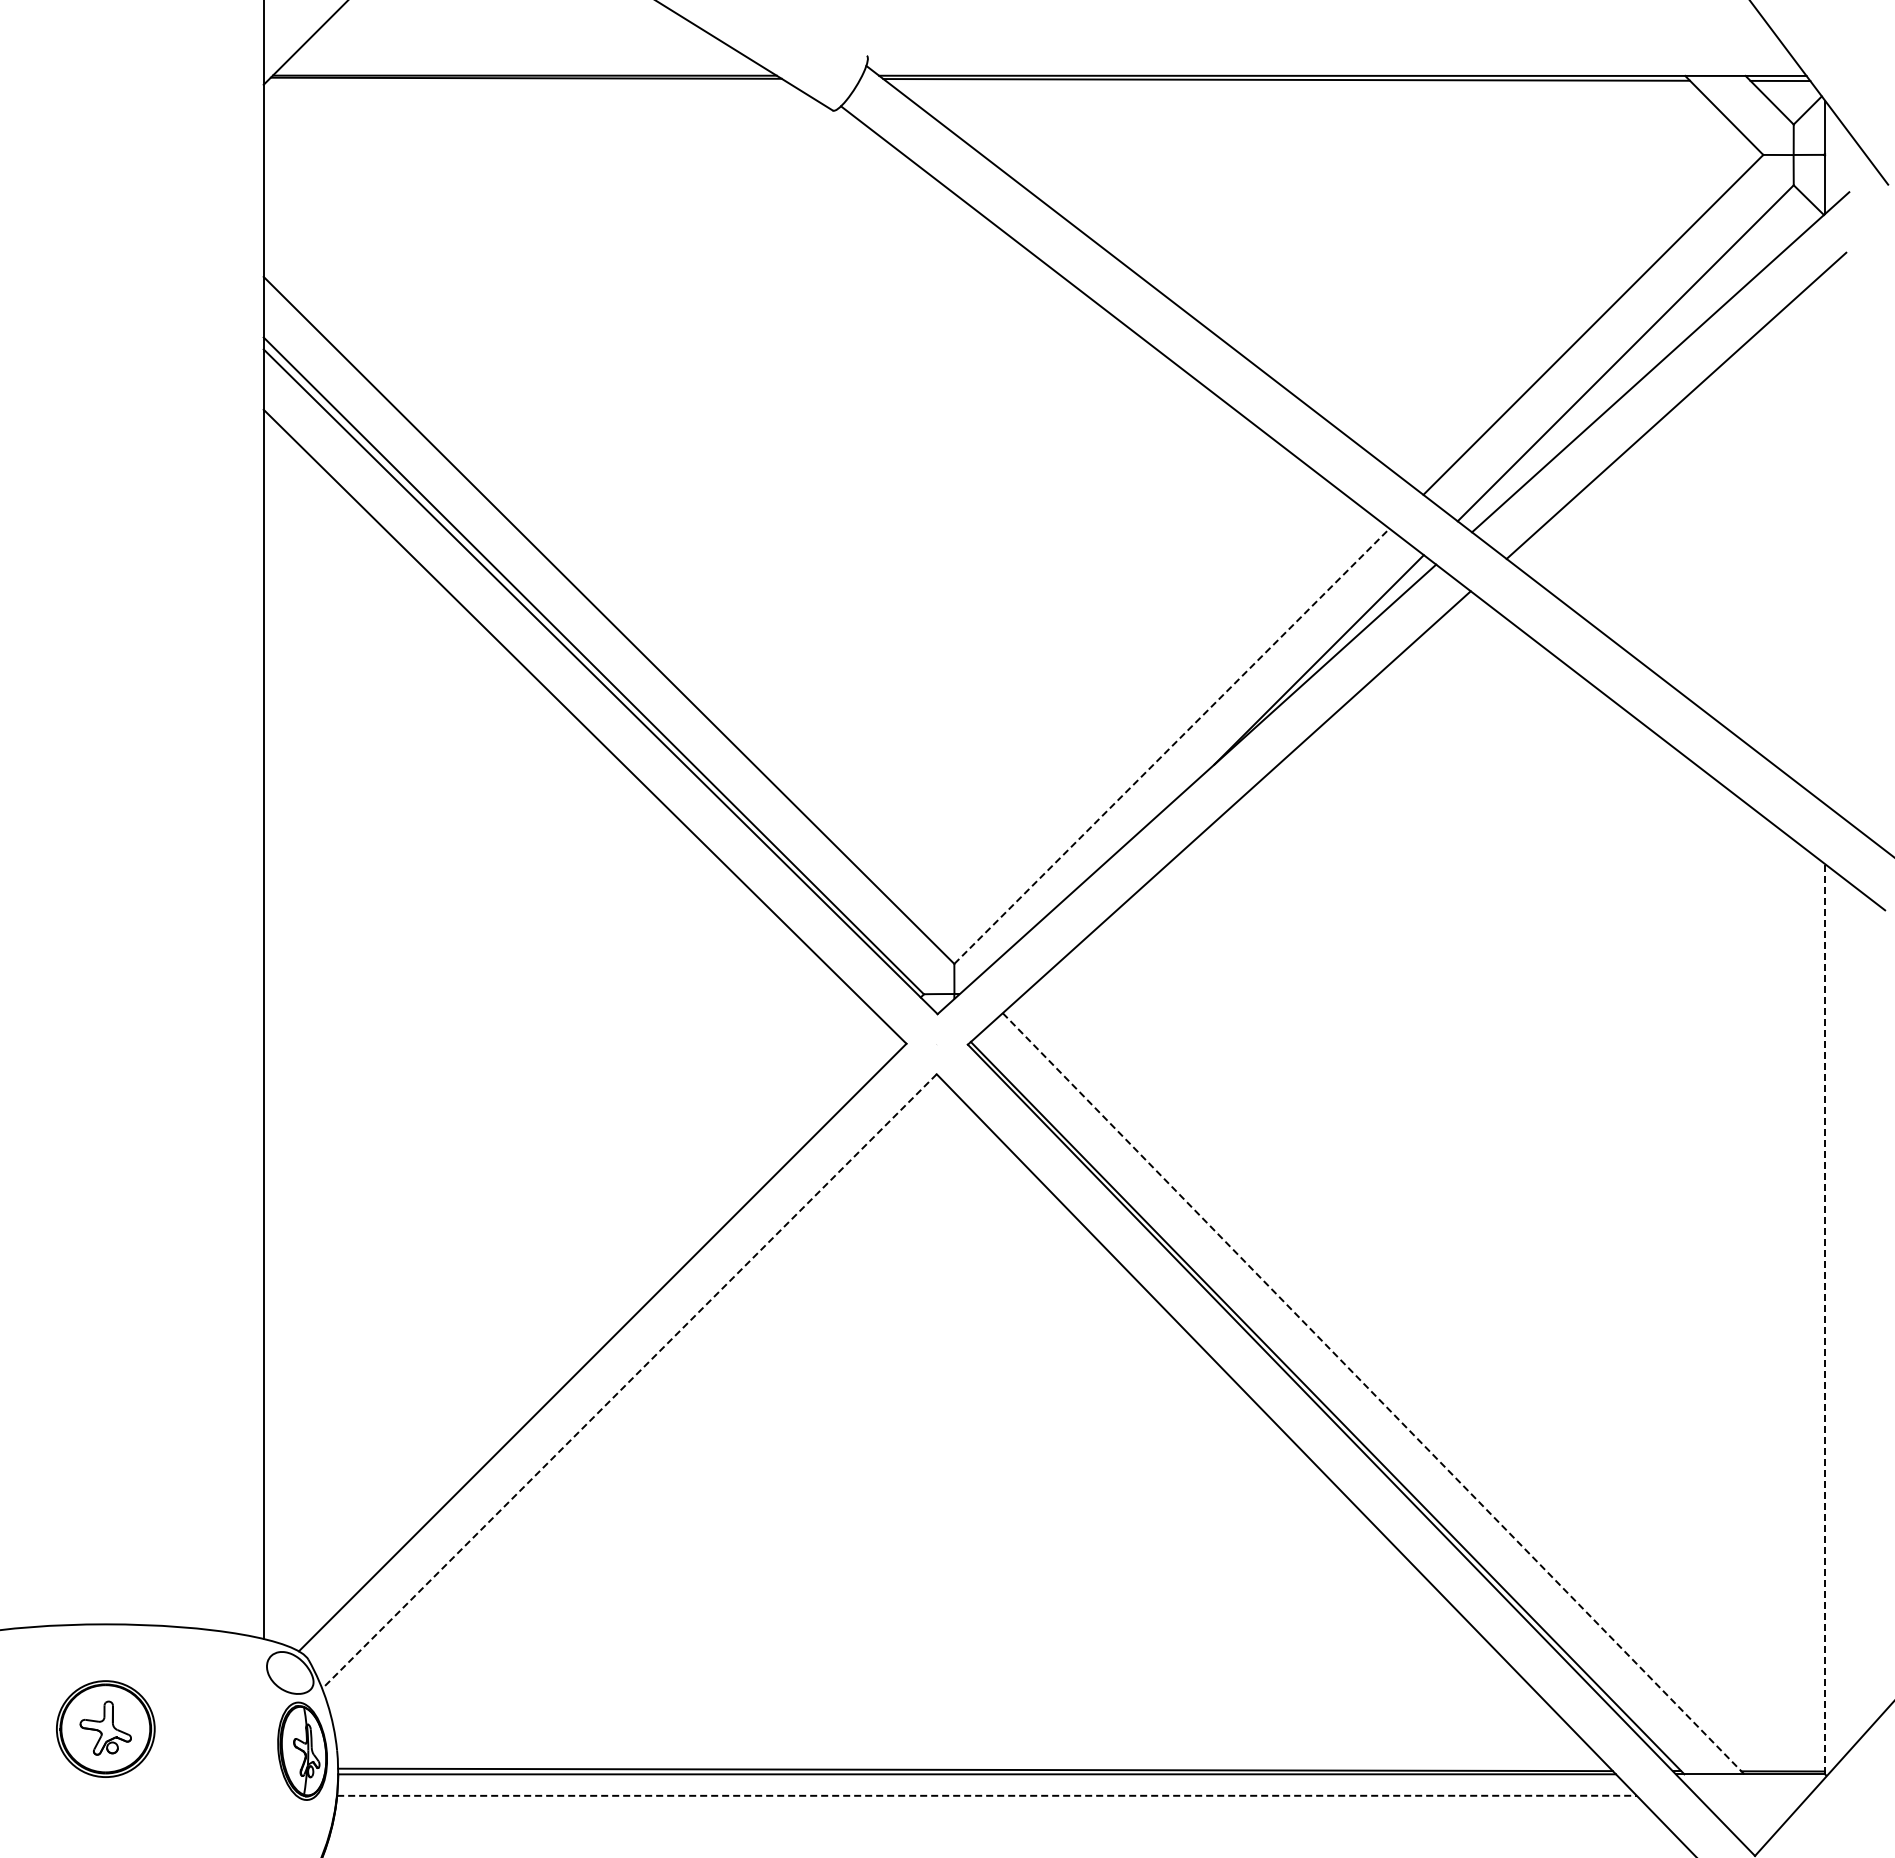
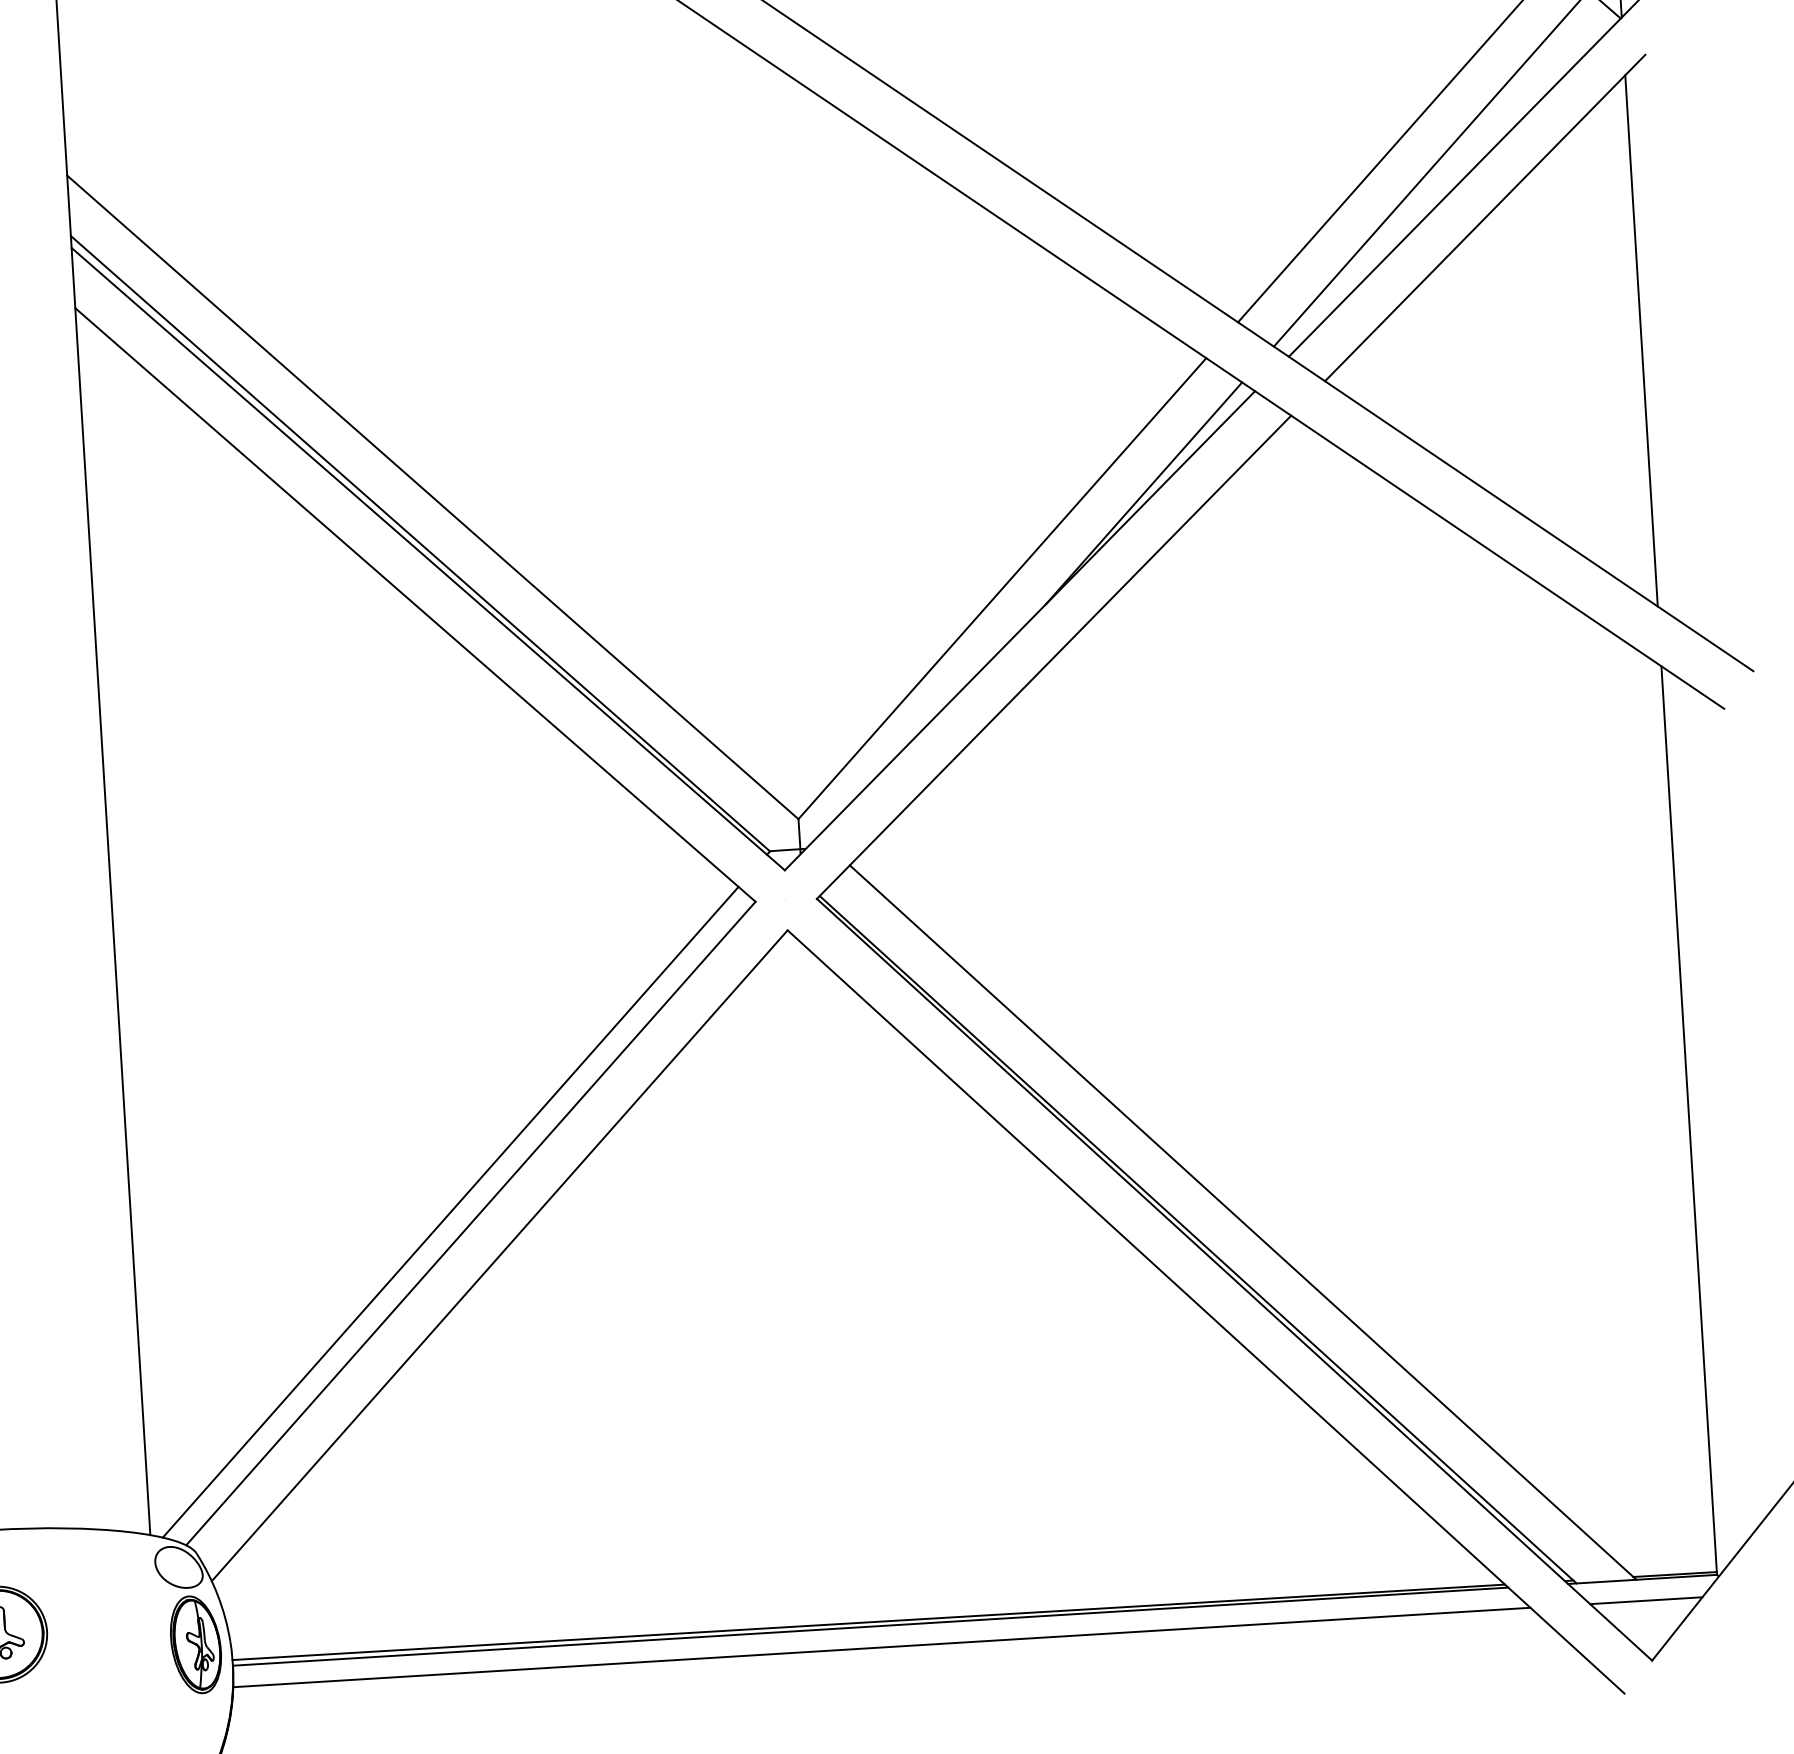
line: (1825, 537) -> (1641, 340), added
line: (1171, 746) -> (1001, 588), dashed -> solid
line: (1825, 1318) -> (1689, 1119), dashed -> solid
line: (583, 1334) -> (450, 1211), added
line: (629, 1381) -> (499, 1255), dashed -> solid
line: (1373, 1394) -> (1243, 1223), dashed -> solid
line: (986, 1795) -> (881, 1647), dashed -> solid
line: (1752, 1795) -> (1645, 1600), added

